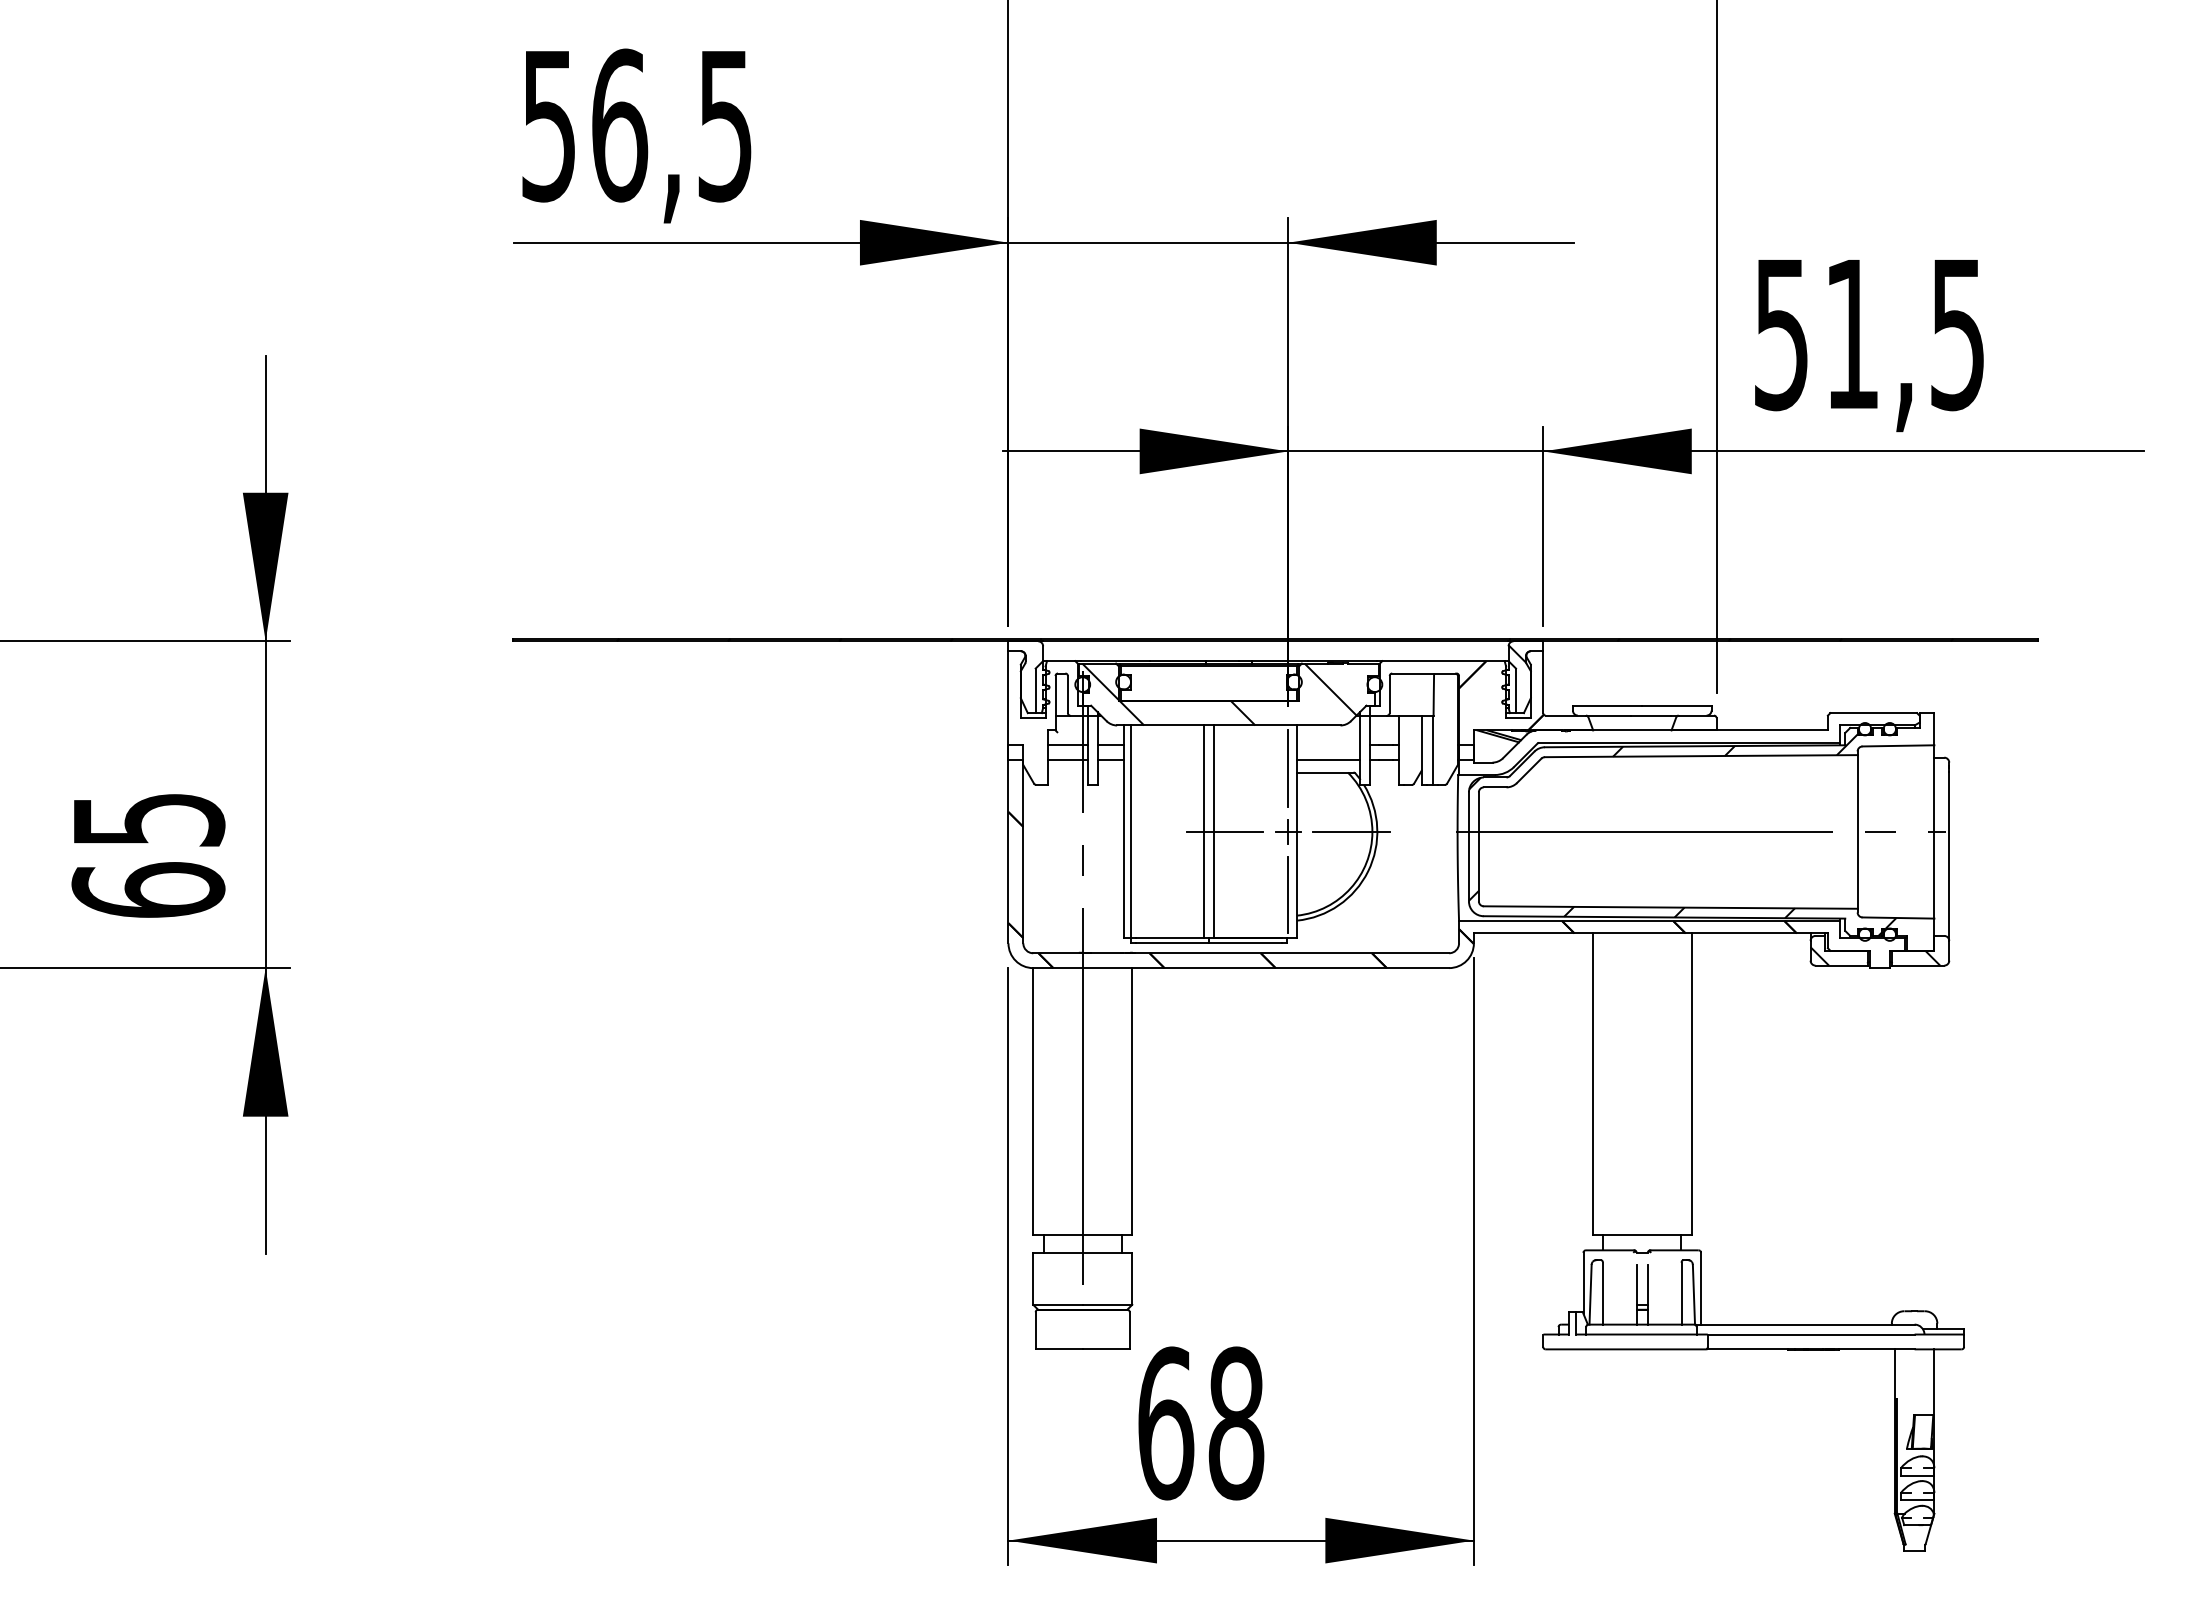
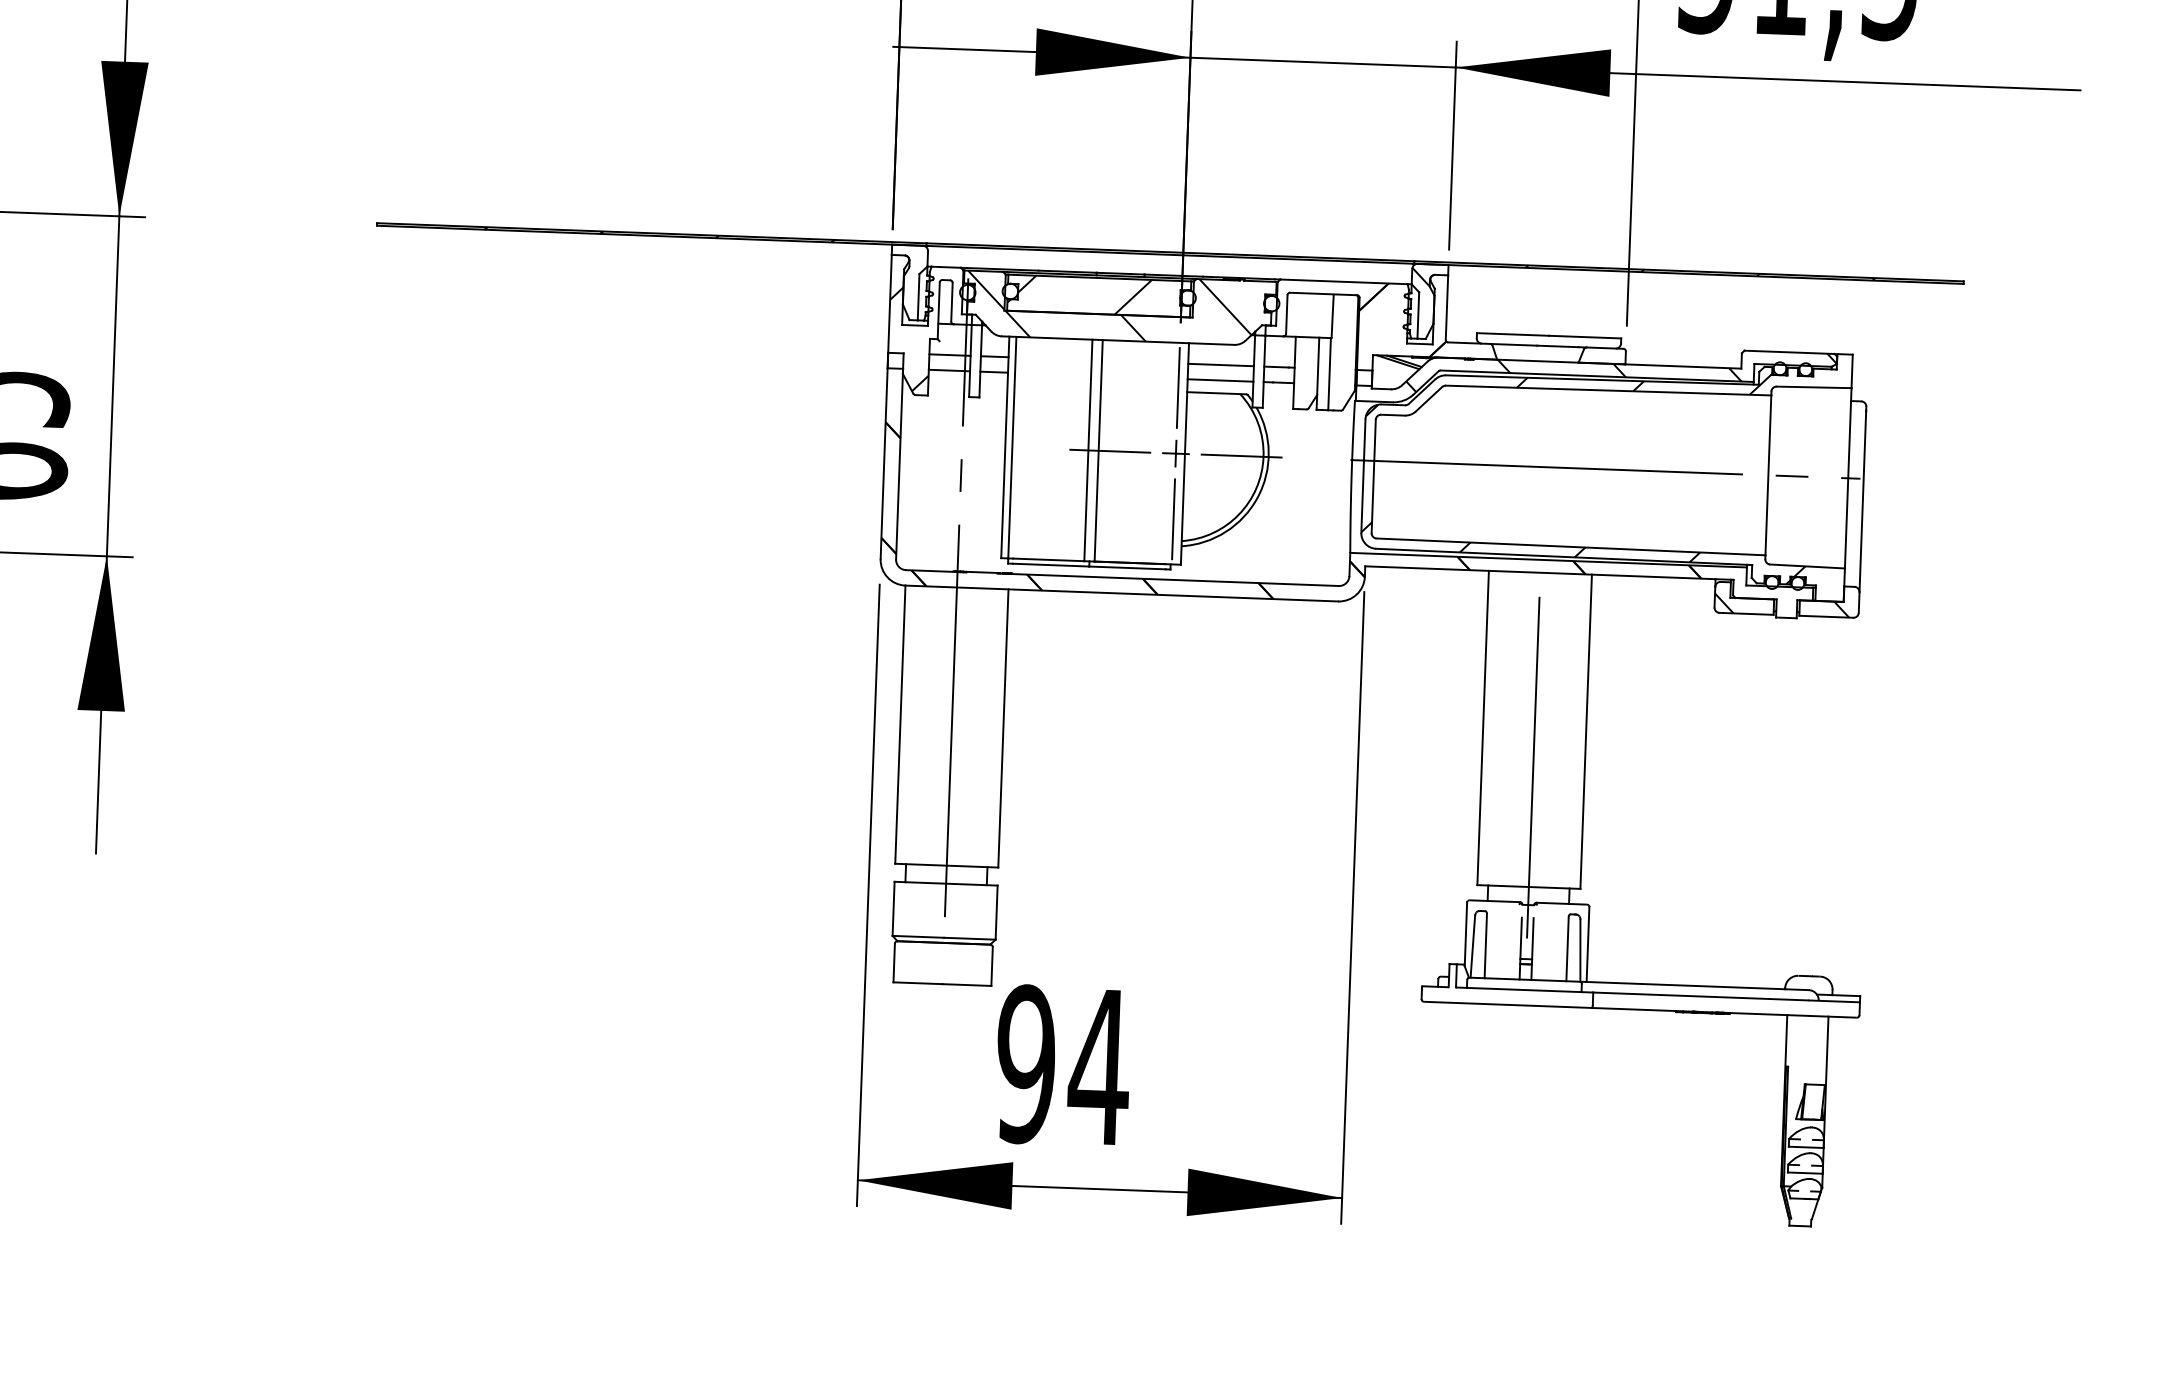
hatch: (1190, 683) -> (1079, 295), added
hatch: (1028, 731) -> (909, 339), added
hatch: (1712, 738) -> (1620, 372), added
line: (1328, 745) -> (1221, 365), added
line: (1642, 1120) -> (1533, 767), added
text: (1201, 1423) -> (1063, 1065), 68 -> 94

